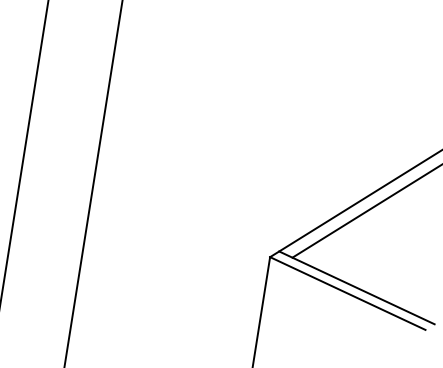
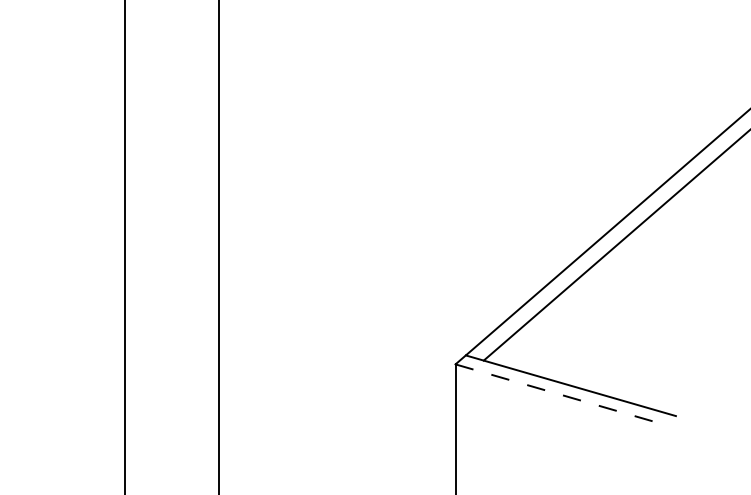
line: (348, 293) -> (561, 394), solid -> dashed

